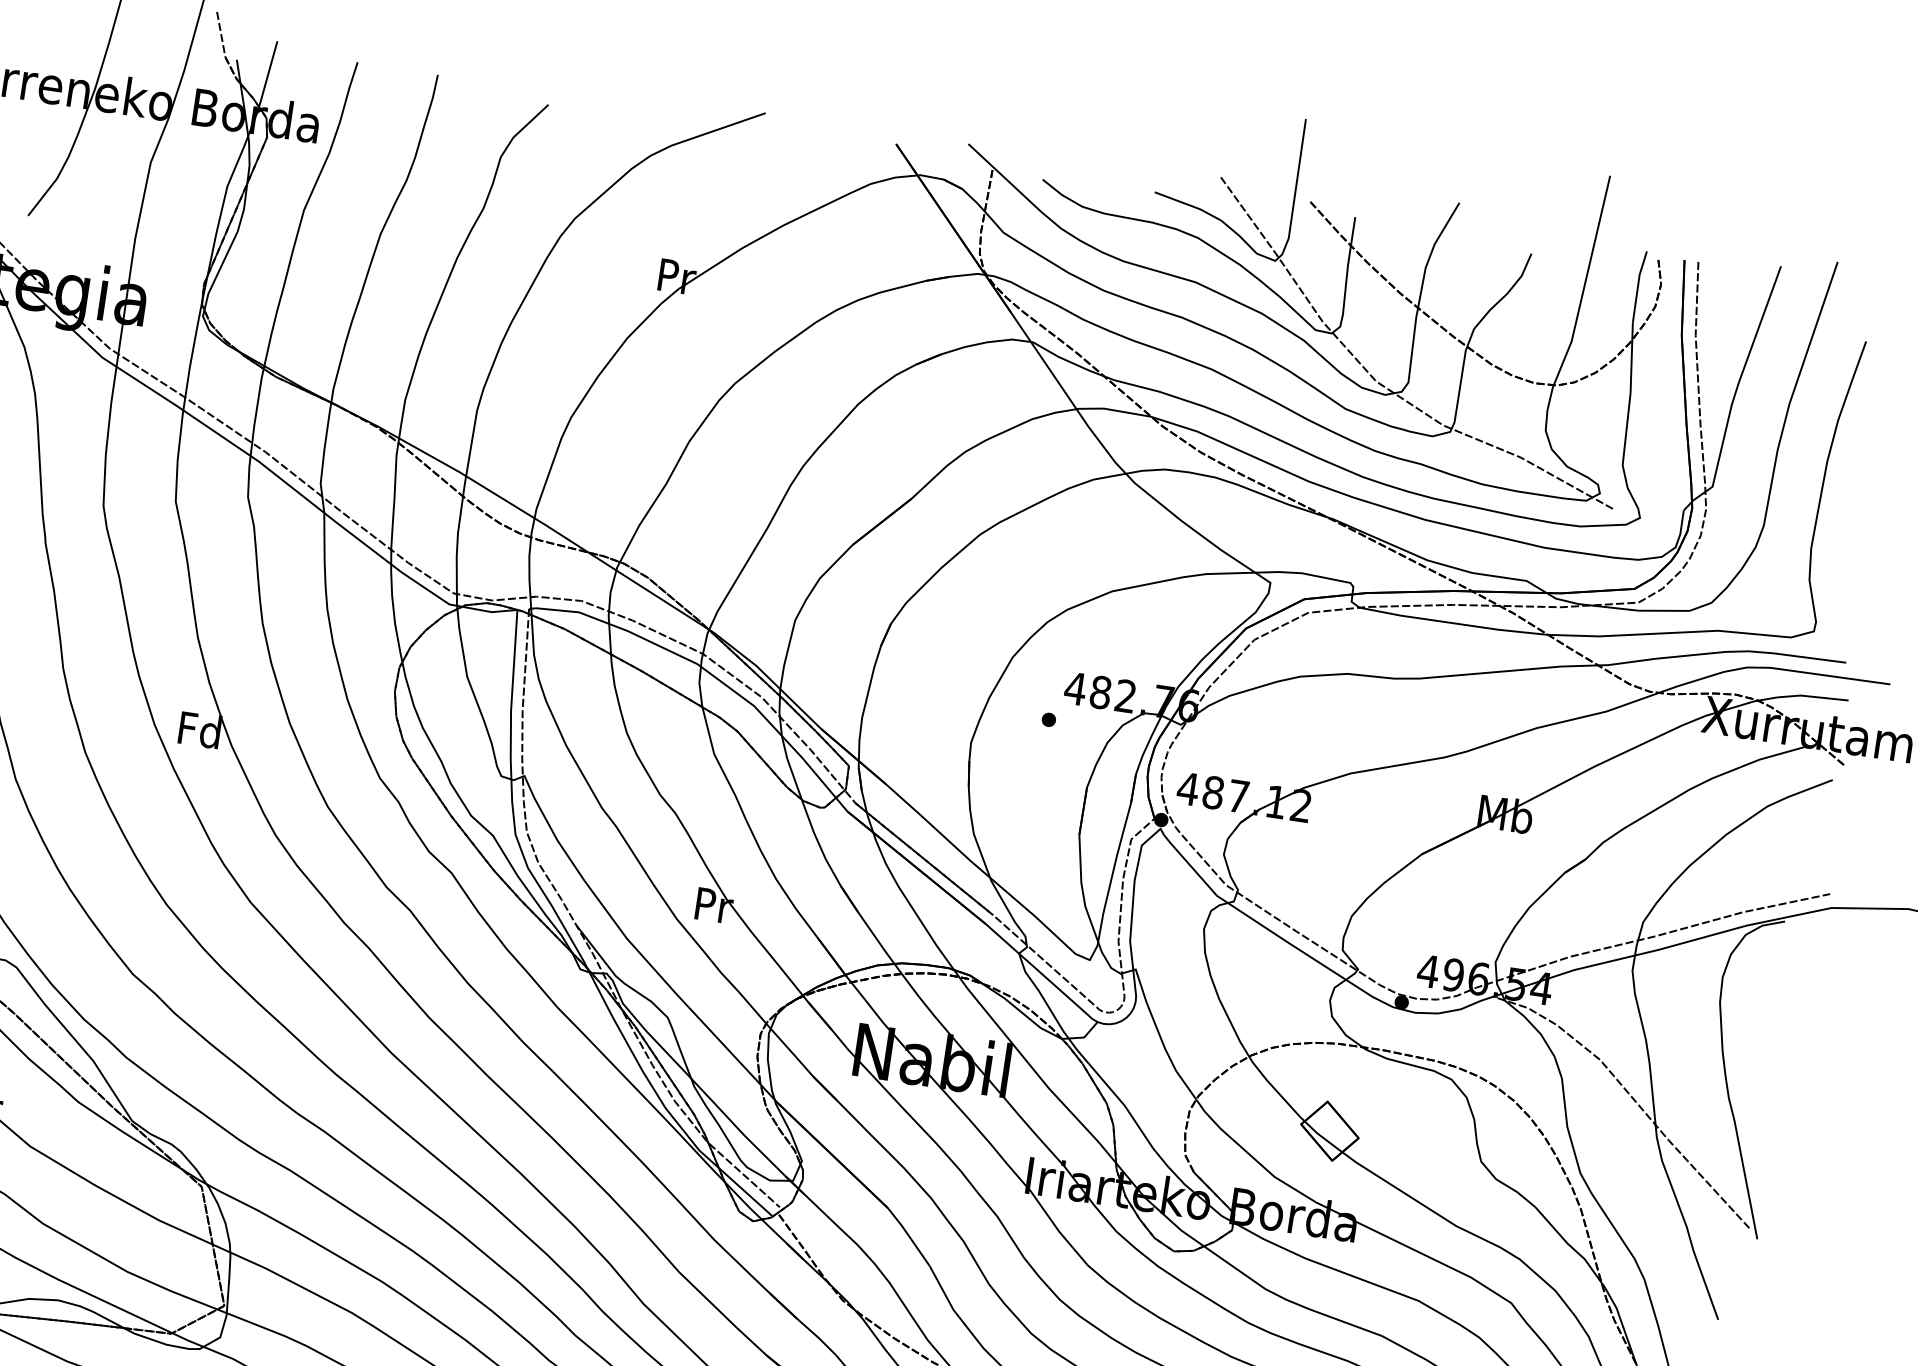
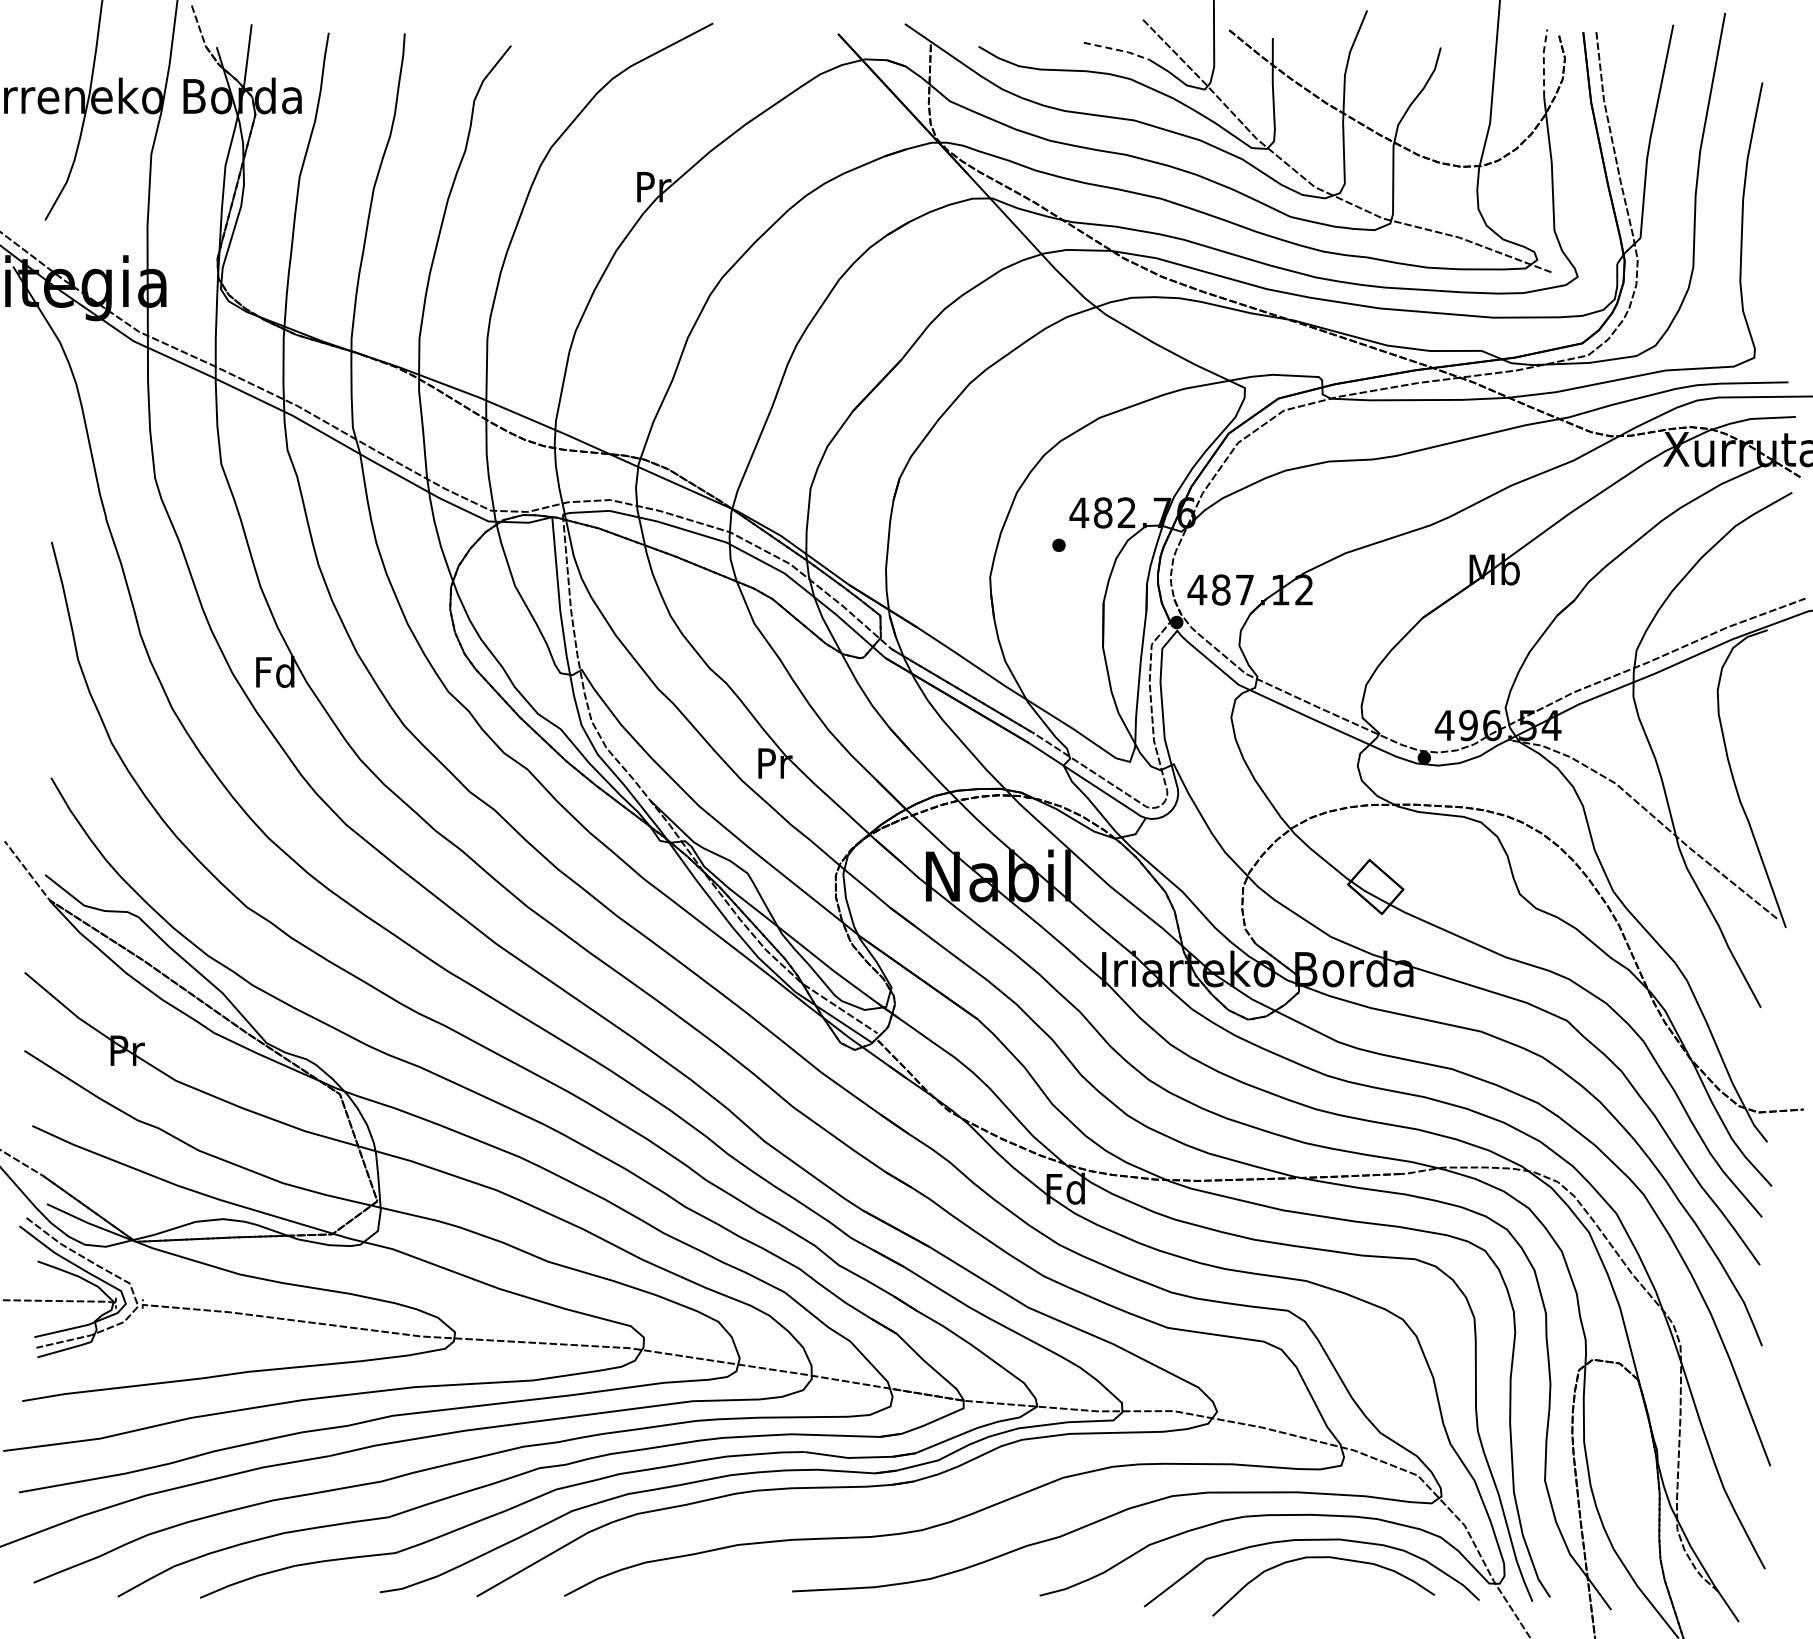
line: (1189, 205) -> (1117, 50), solid -> dashed
line: (1637, 285) -> (1543, 62), solid -> dashed

